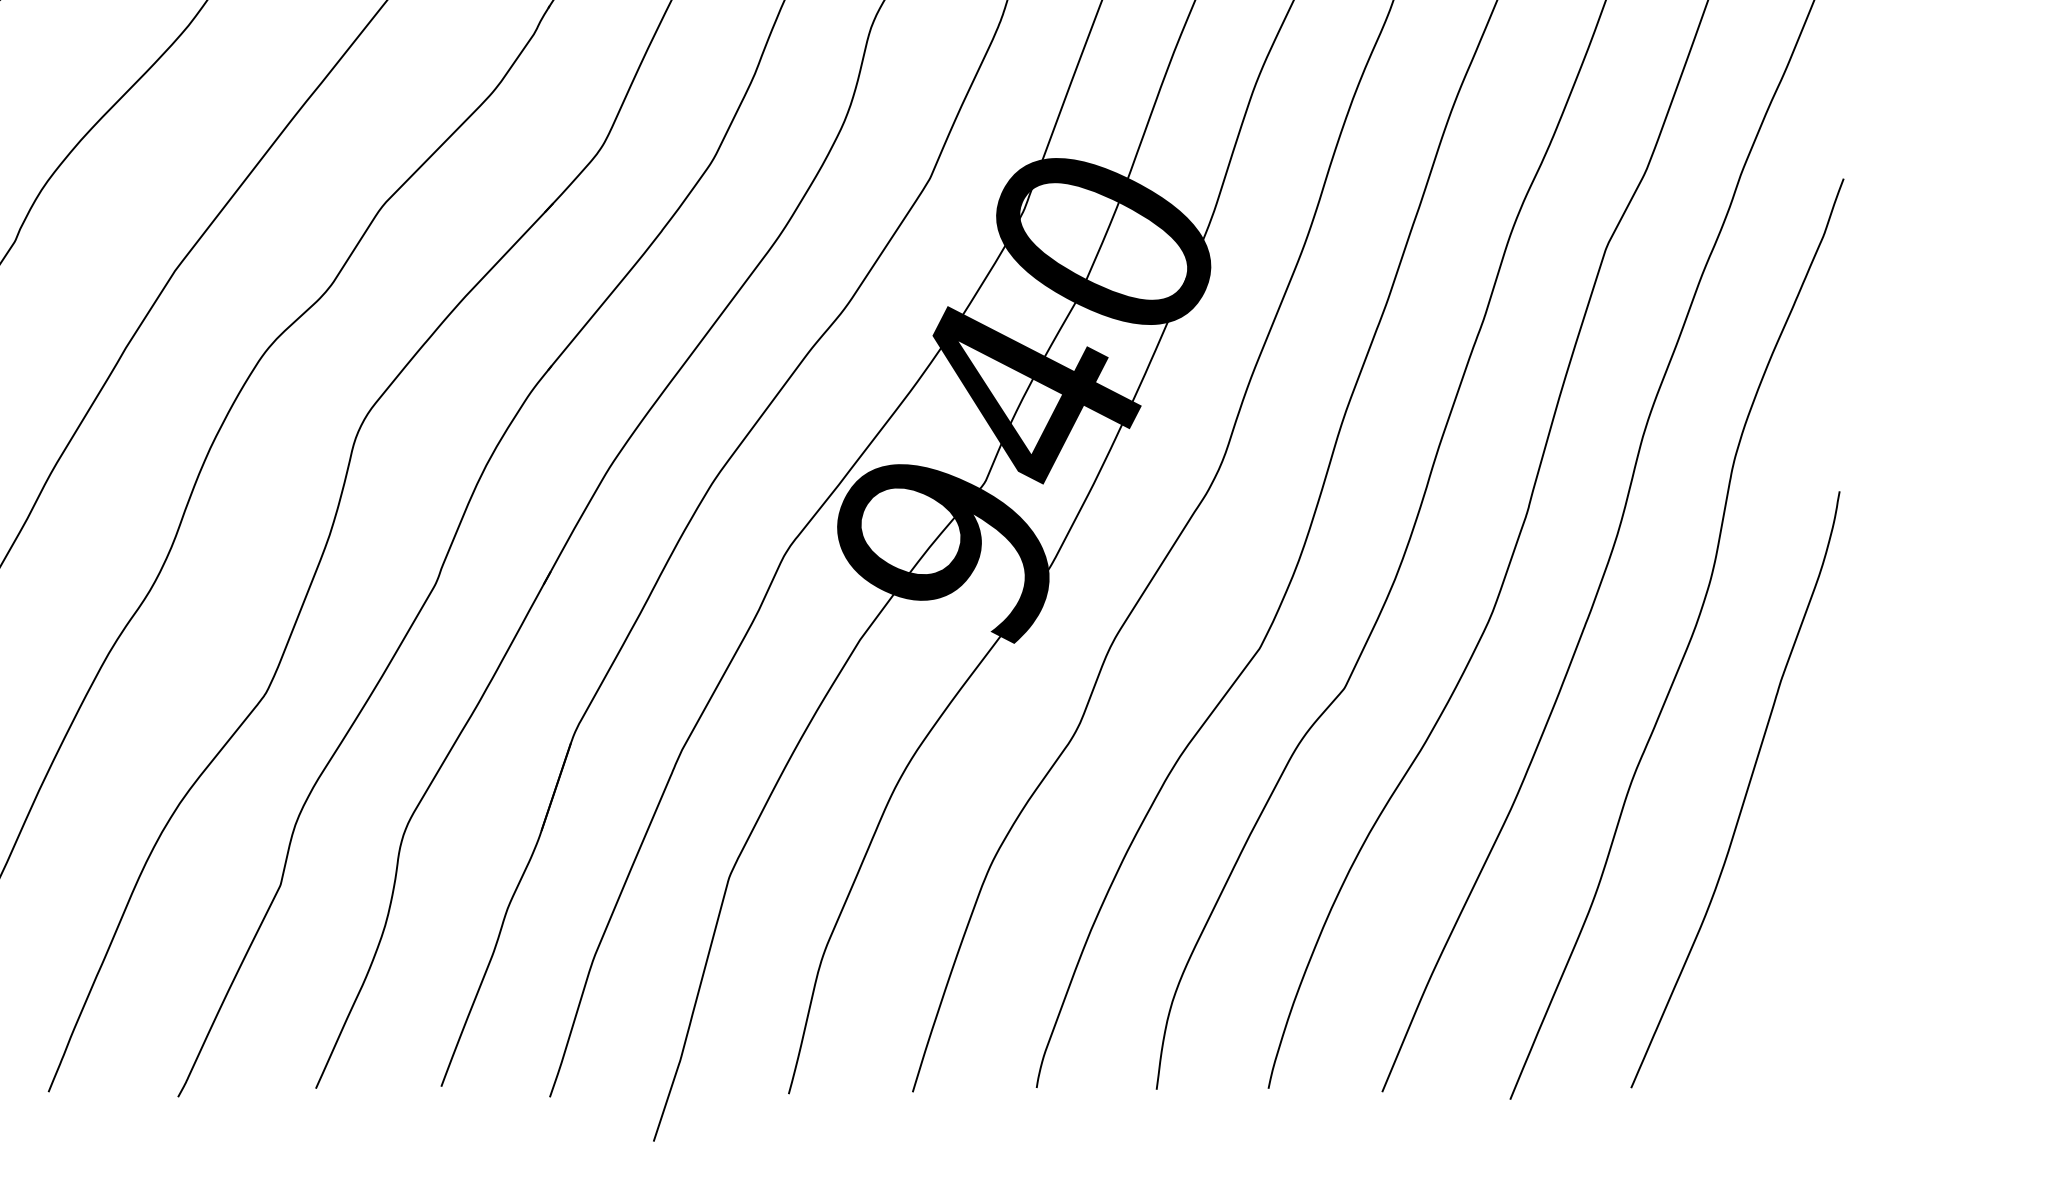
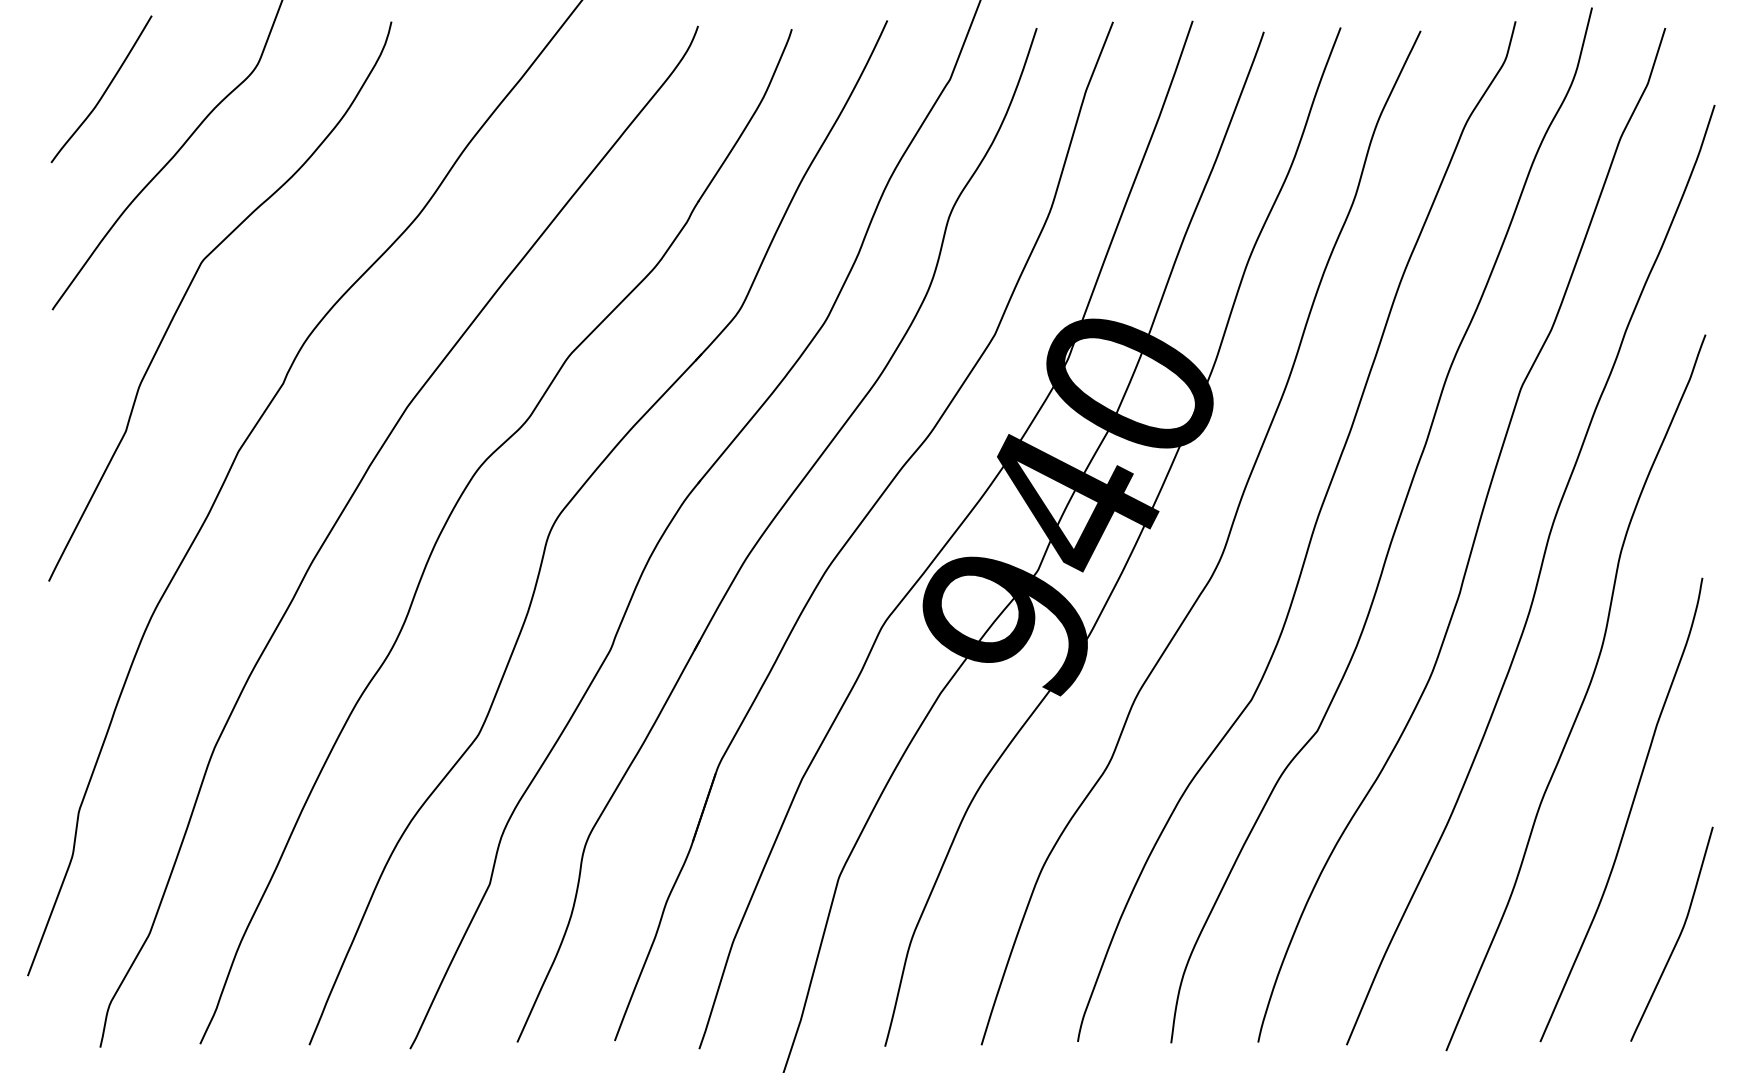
curve: (1808, 952) -> (1678, 936), added

